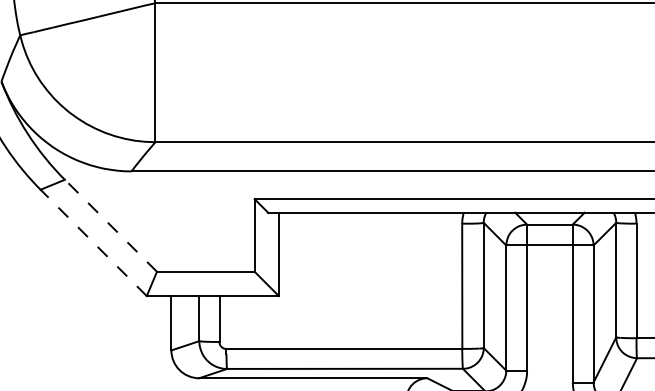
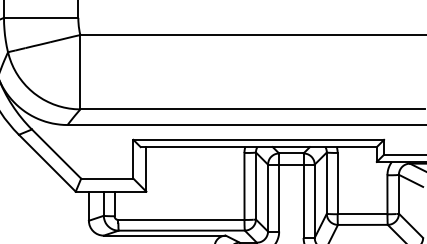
line: (110, 226) -> (56, 154), dashed -> solid
line: (93, 241) -> (47, 162), dashed -> solid

